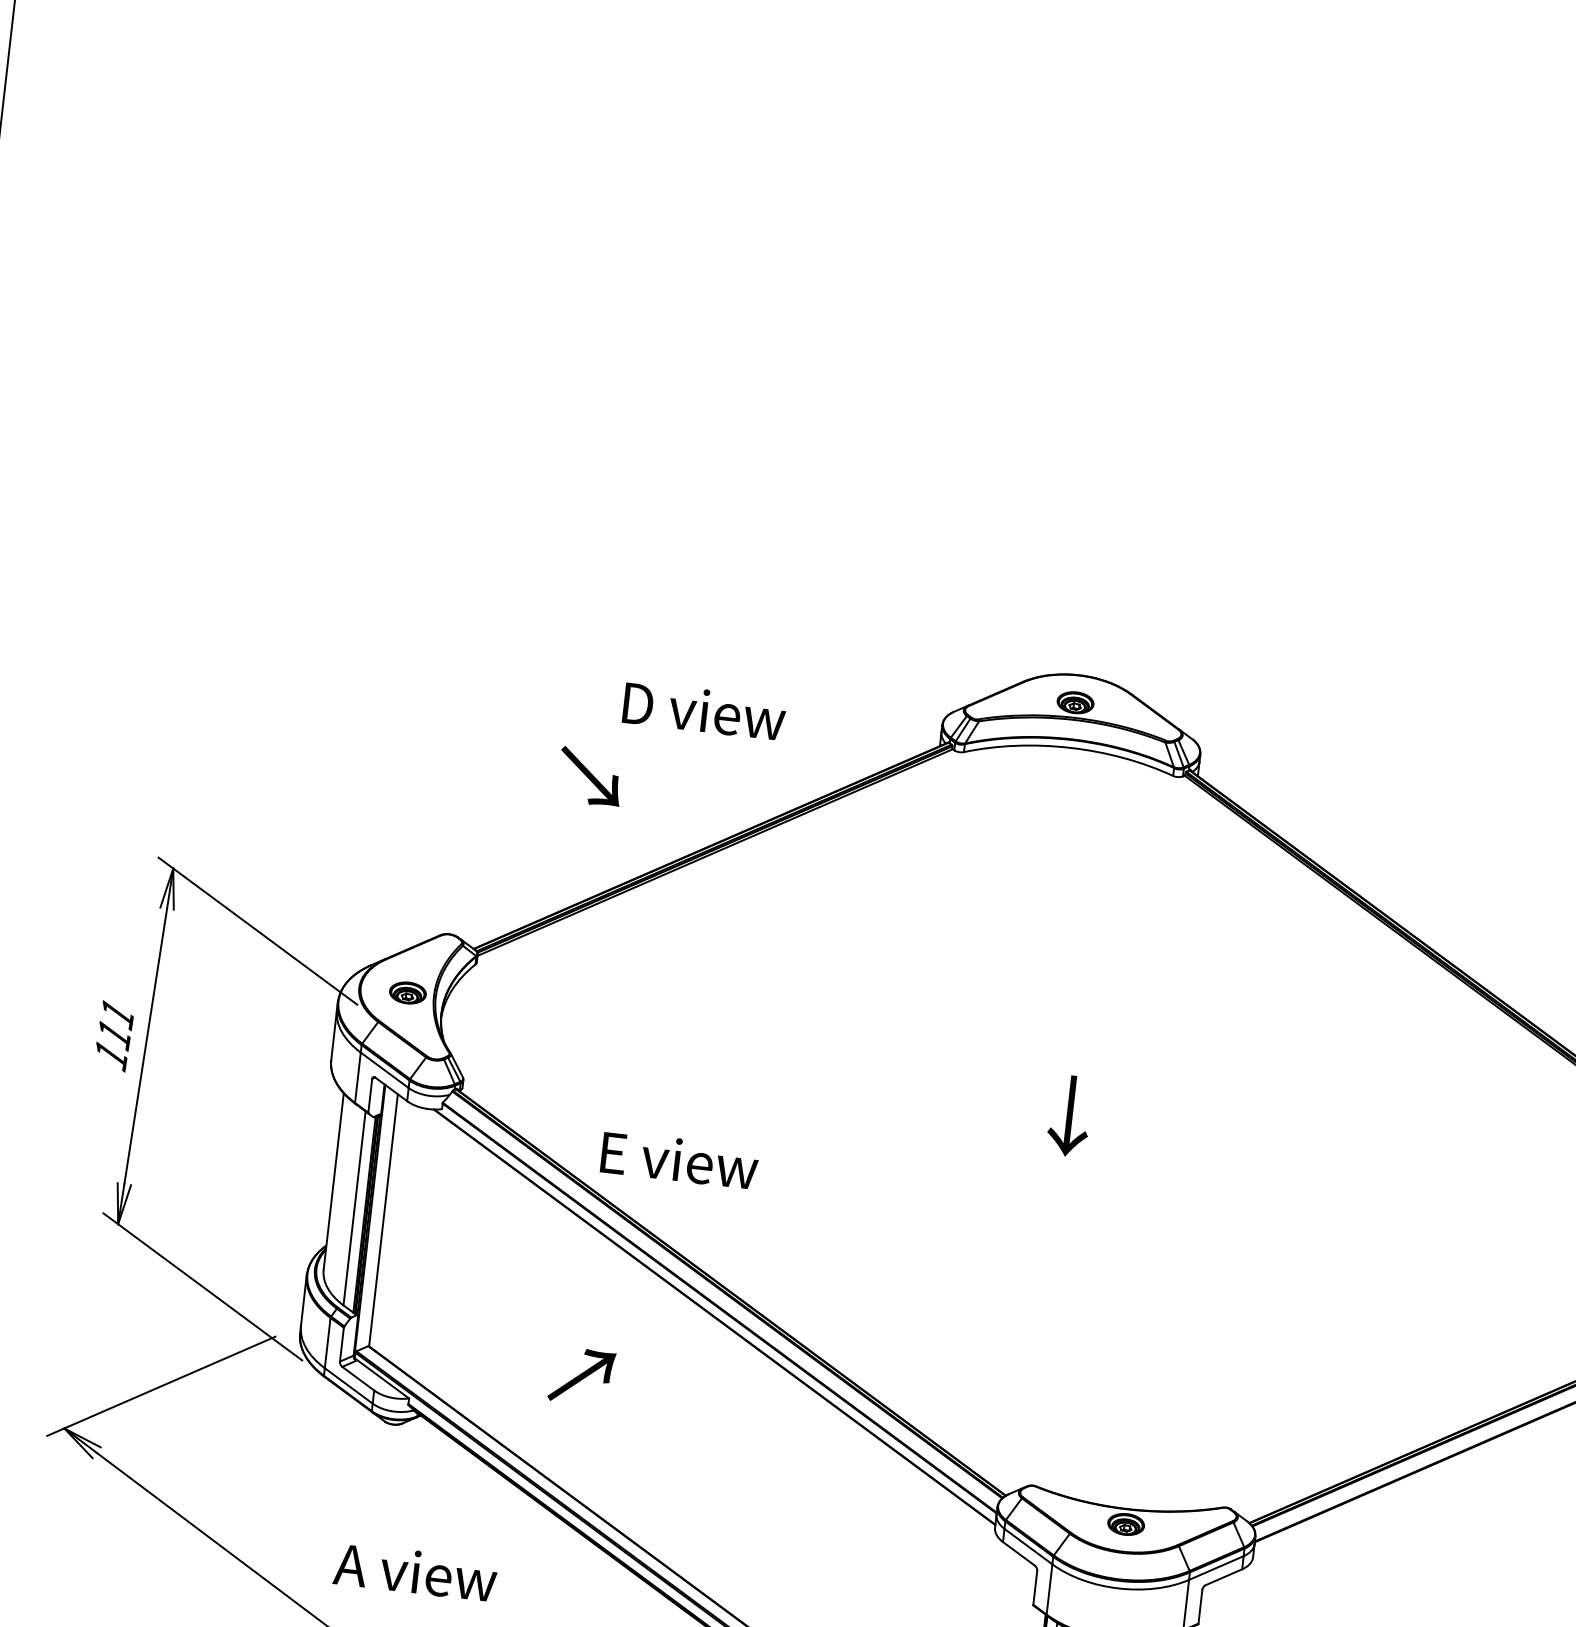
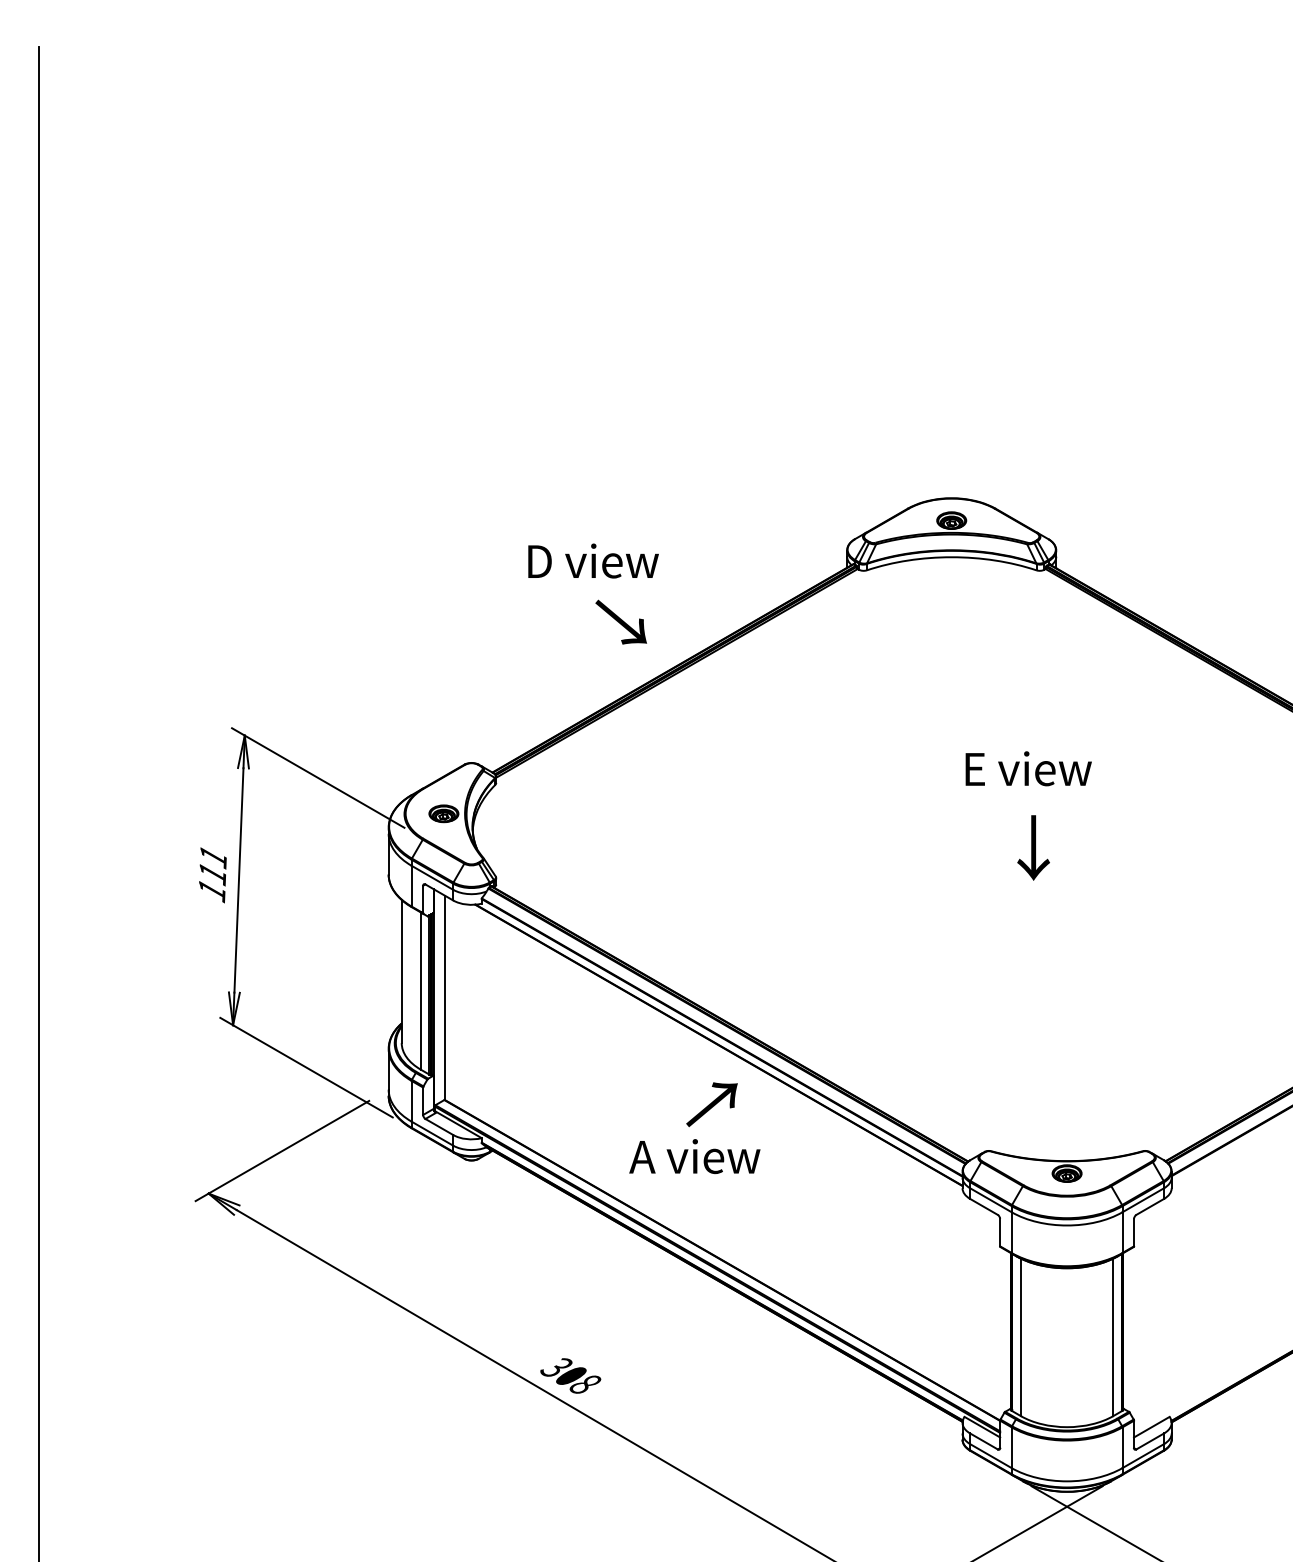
text: (704, 710) -> (593, 560), moved
text: (589, 775) -> (620, 621), moved
text: (1069, 1115) -> (1033, 847), moved
text: (679, 1159) -> (1028, 768), moved
text: (581, 1376) -> (711, 1104), moved
text: (415, 1572) -> (694, 1156), moved

